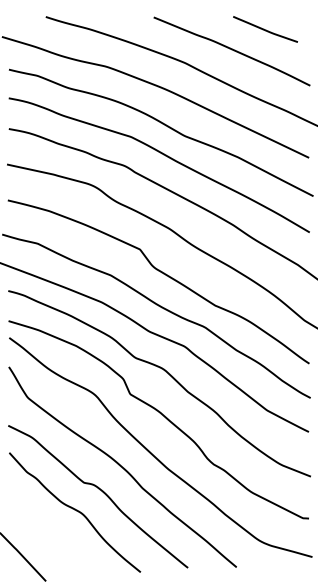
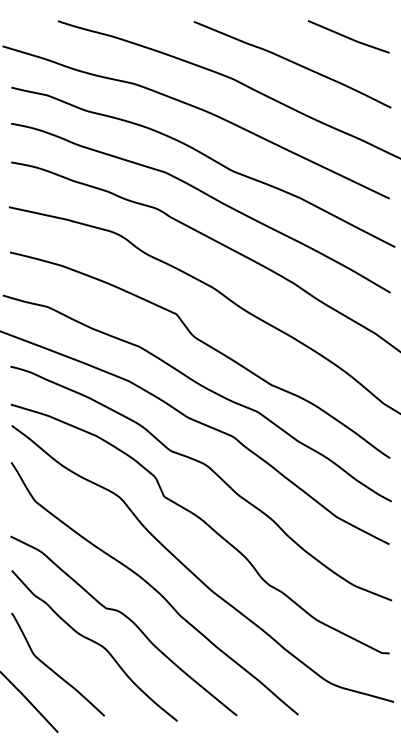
curve: (264, 29) -> (347, 36), moved
curve: (41, 531) -> (52, 669), added

